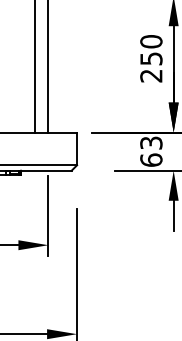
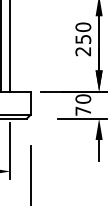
text: (151, 151) -> (83, 105), 63 -> 70

